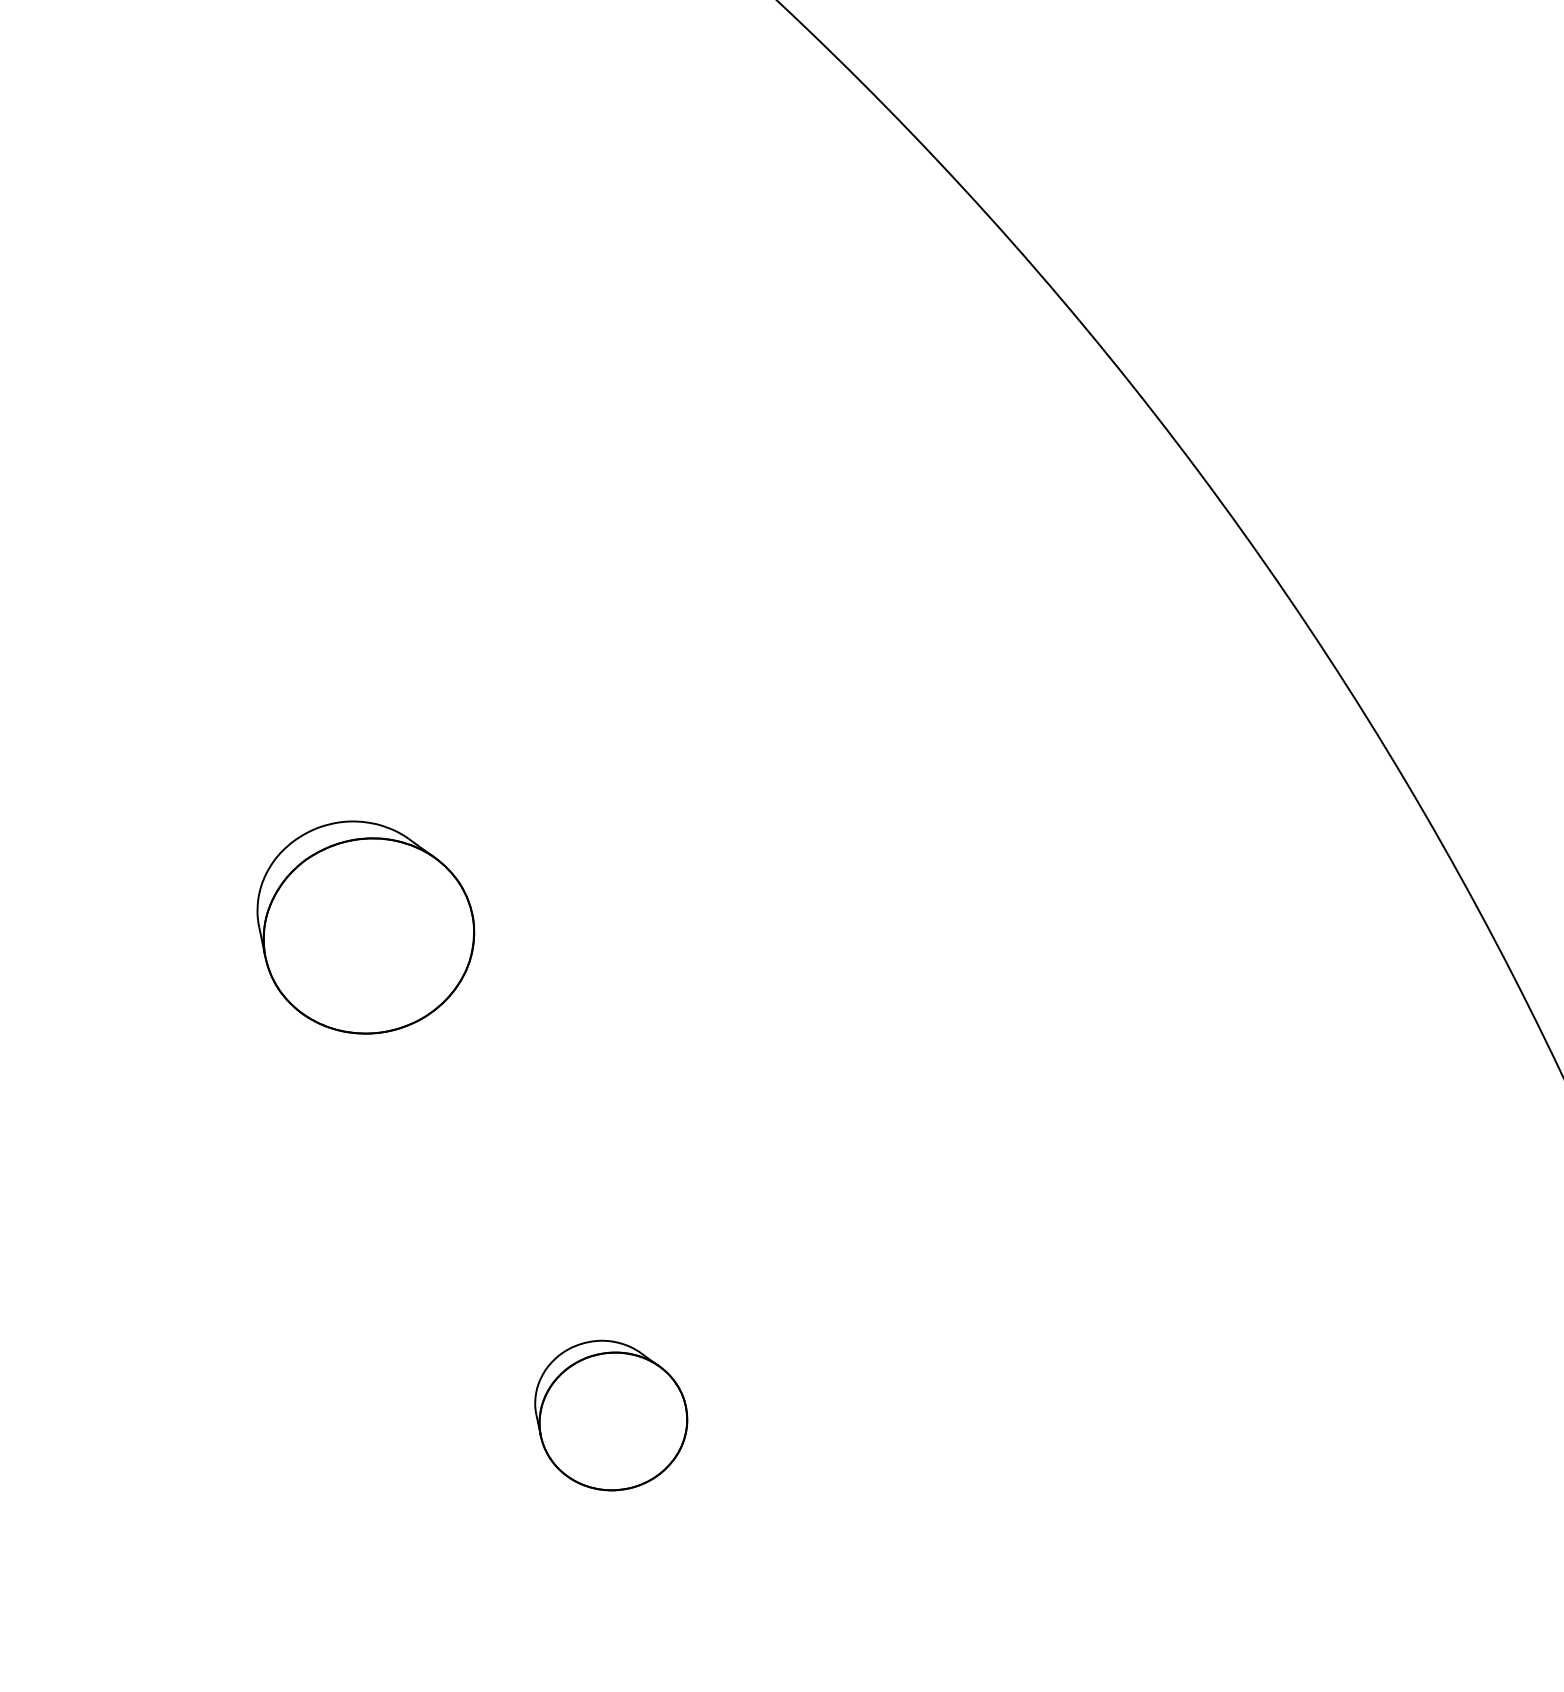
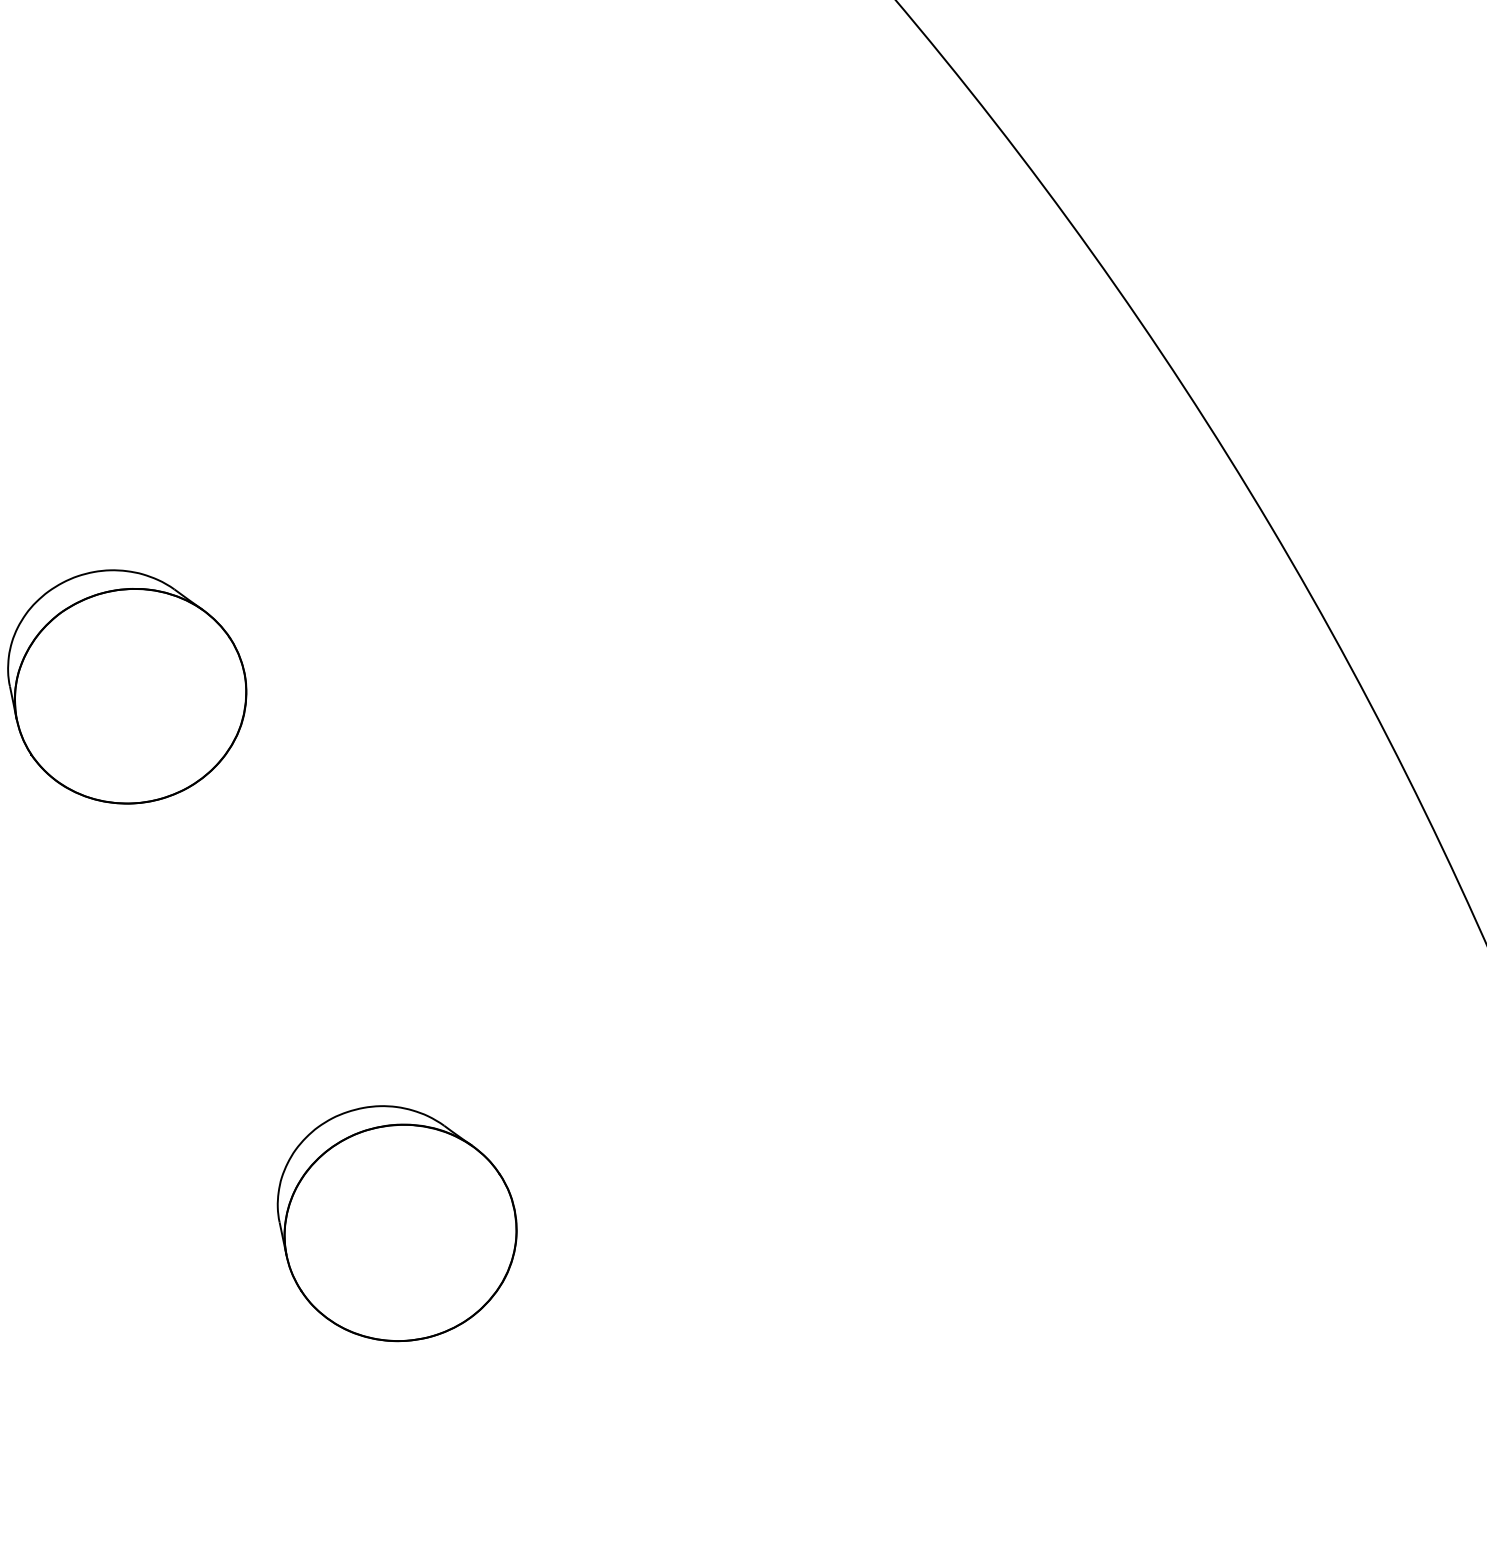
part: (610, 1415) -> (396, 1223), size x1.43

